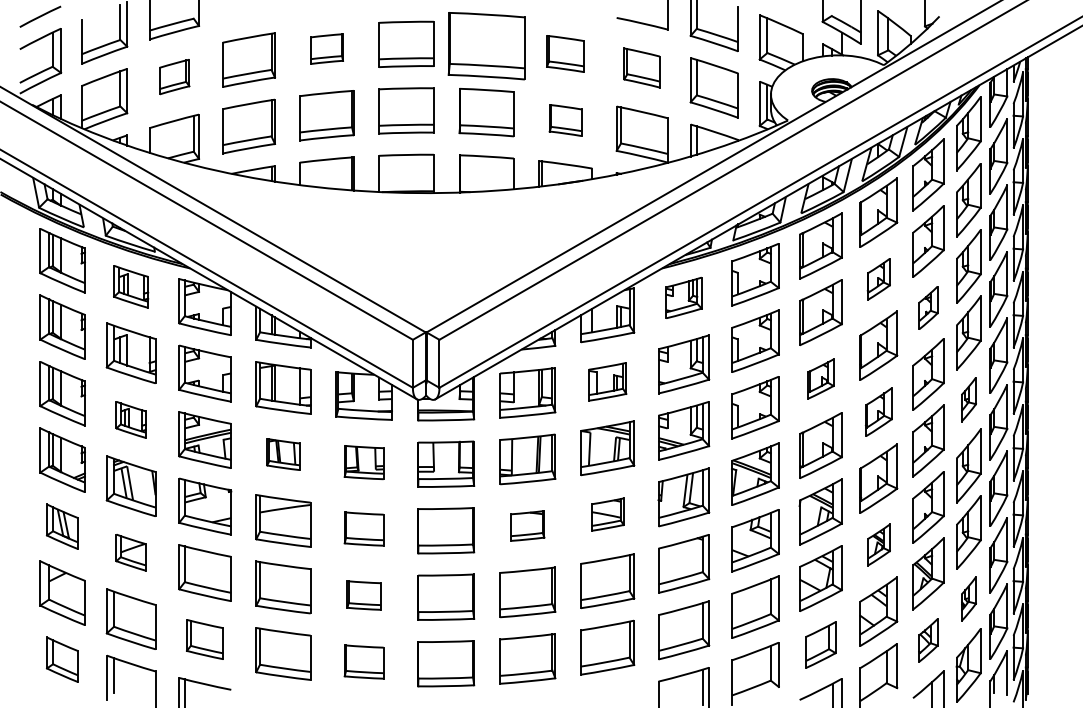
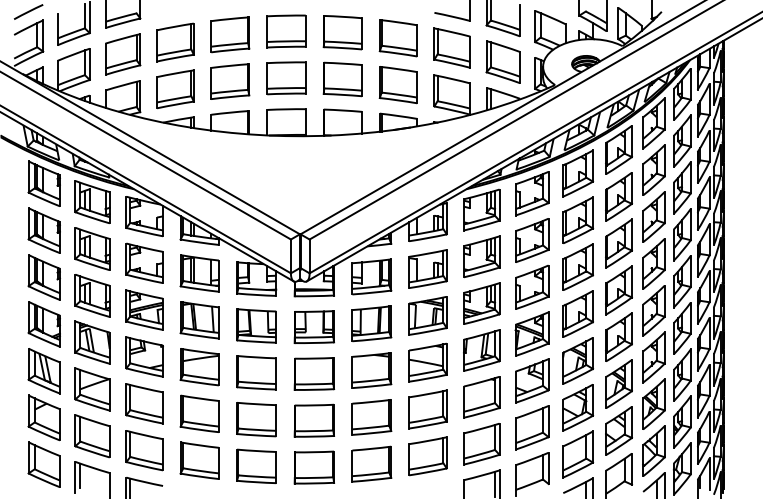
part: (486, 45) -> (342, 32), size x0.71
part: (326, 48) -> (230, 34), size x1.67
part: (565, 53) -> (398, 37), size x1.43
part: (641, 67) -> (451, 47), size x1.43
part: (174, 76) -> (123, 54), size x1.67
part: (565, 120) -> (398, 85), size x1.67
part: (878, 279) -> (618, 197), size x1.67
part: (130, 286) -> (92, 201), size x1.43
part: (684, 297) -> (482, 209), size x1.43
part: (928, 307) -> (654, 216), size x1.67
part: (820, 378) -> (577, 266), size x1.67
part: (607, 381) -> (427, 268), size x1.43
part: (968, 399) -> (682, 281), size x1.67
part: (878, 412) -> (618, 290), size x1.43
part: (130, 419) -> (92, 295), size x1.67
part: (283, 454) -> (199, 320), size x1.67
part: (363, 462) -> (256, 325), size x1.43
part: (607, 514) -> (427, 362), size x1.67
part: (527, 525) -> (371, 370), size x1.67
part: (62, 526) -> (44, 370), size x1.43
part: (363, 528) -> (256, 372), size x1.43
part: (878, 544) -> (618, 383), size x1.67
part: (130, 552) -> (92, 389), size x1.67
part: (363, 595) -> (256, 419), size x1.67
part: (968, 598) -> (682, 421), size x1.67
part: (204, 639) -> (144, 450), size x1.43
part: (928, 640) -> (654, 451), size x1.67
part: (820, 644) -> (577, 454), size x1.43
part: (62, 659) -> (44, 464), size x1.43
part: (363, 661) -> (256, 466), size x1.43

